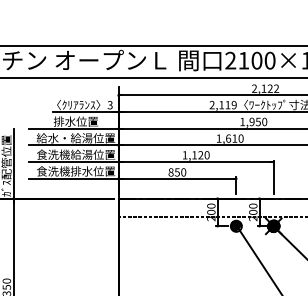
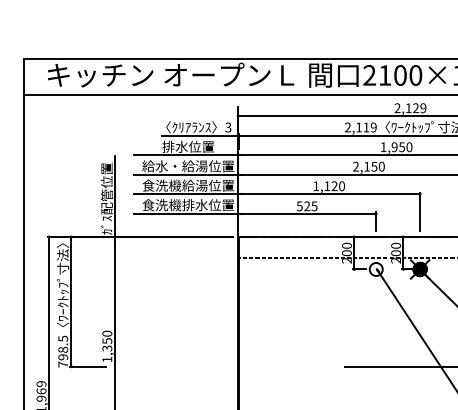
text: (276, 88) -> (423, 108), 2,122 -> 2,129
text: (227, 138) -> (365, 166), 1,610 -> 2,150
text: (176, 172) -> (306, 206), 850 -> 525
hatch: (235, 225) -> (375, 268), removed

